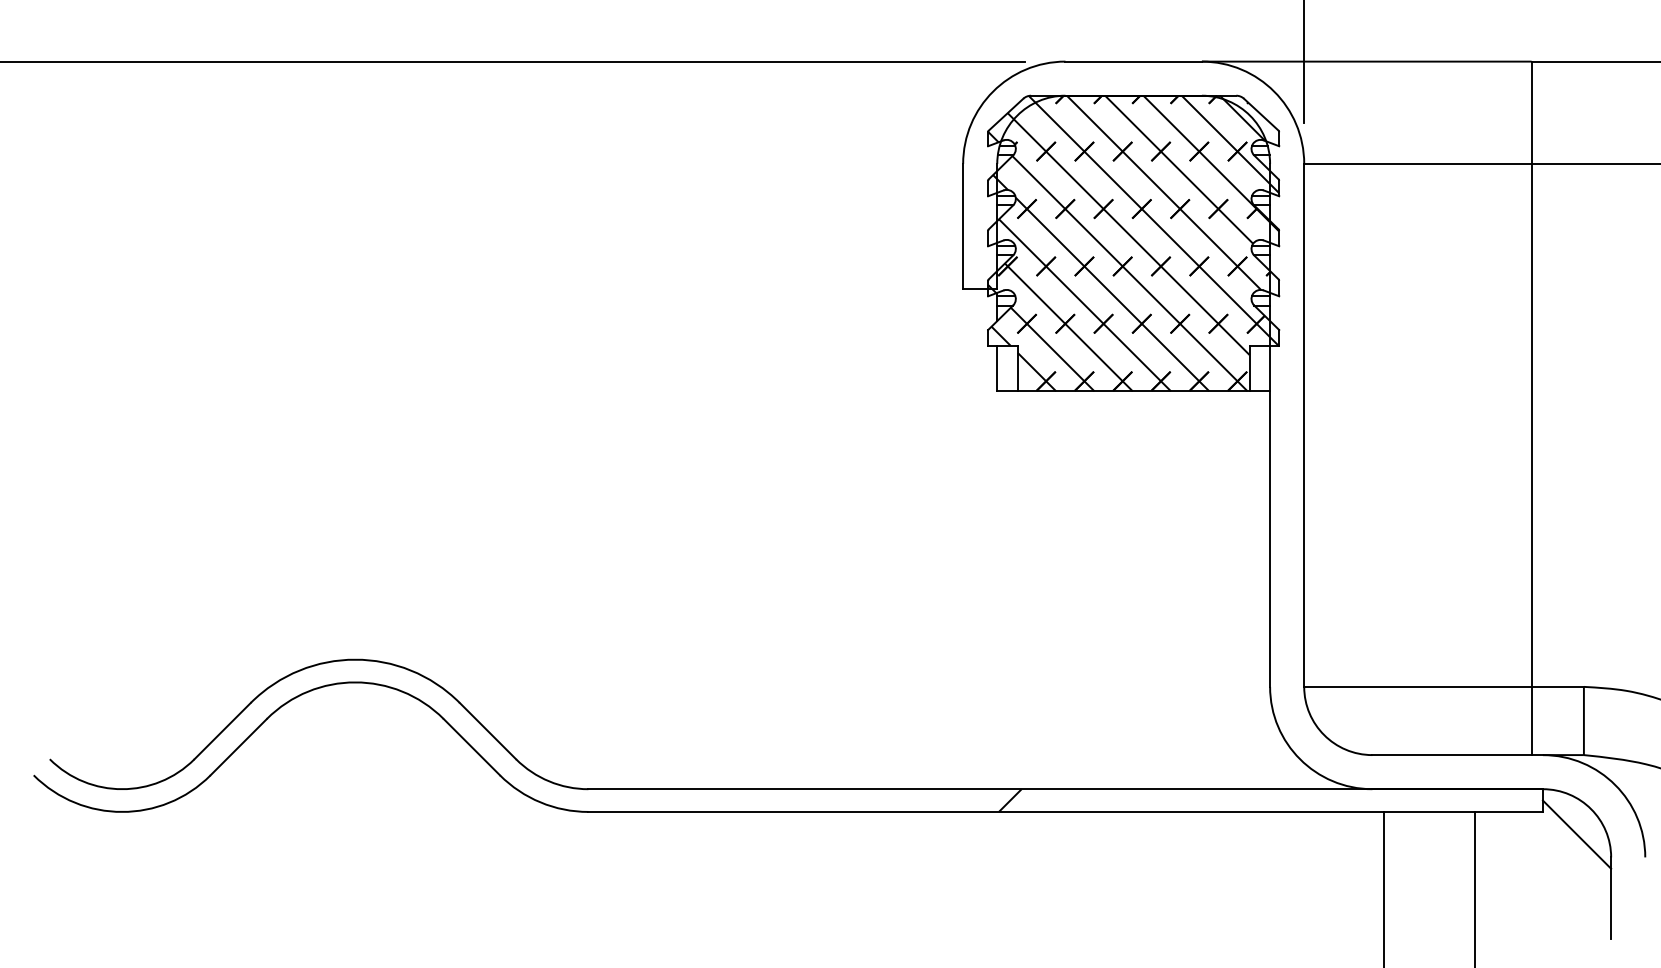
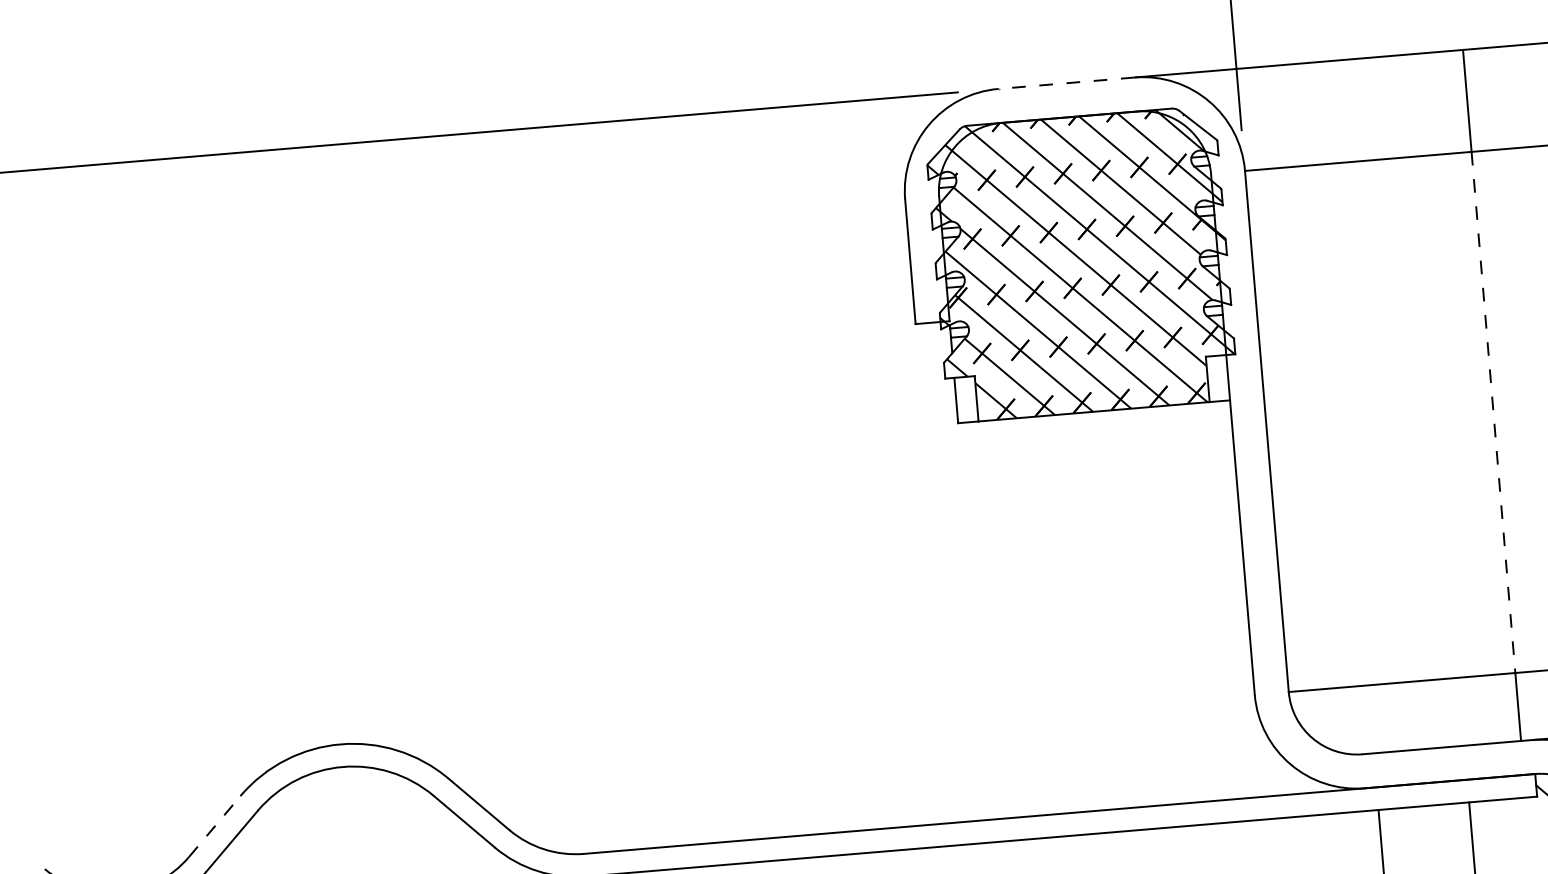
line: (1133, 61) -> (1066, 83), solid -> dashed
line: (1531, 425) -> (1493, 412), solid -> dashed
line: (222, 731) -> (214, 827), solid -> dashed
hatch: (1009, 800) -> (1004, 829), removed

